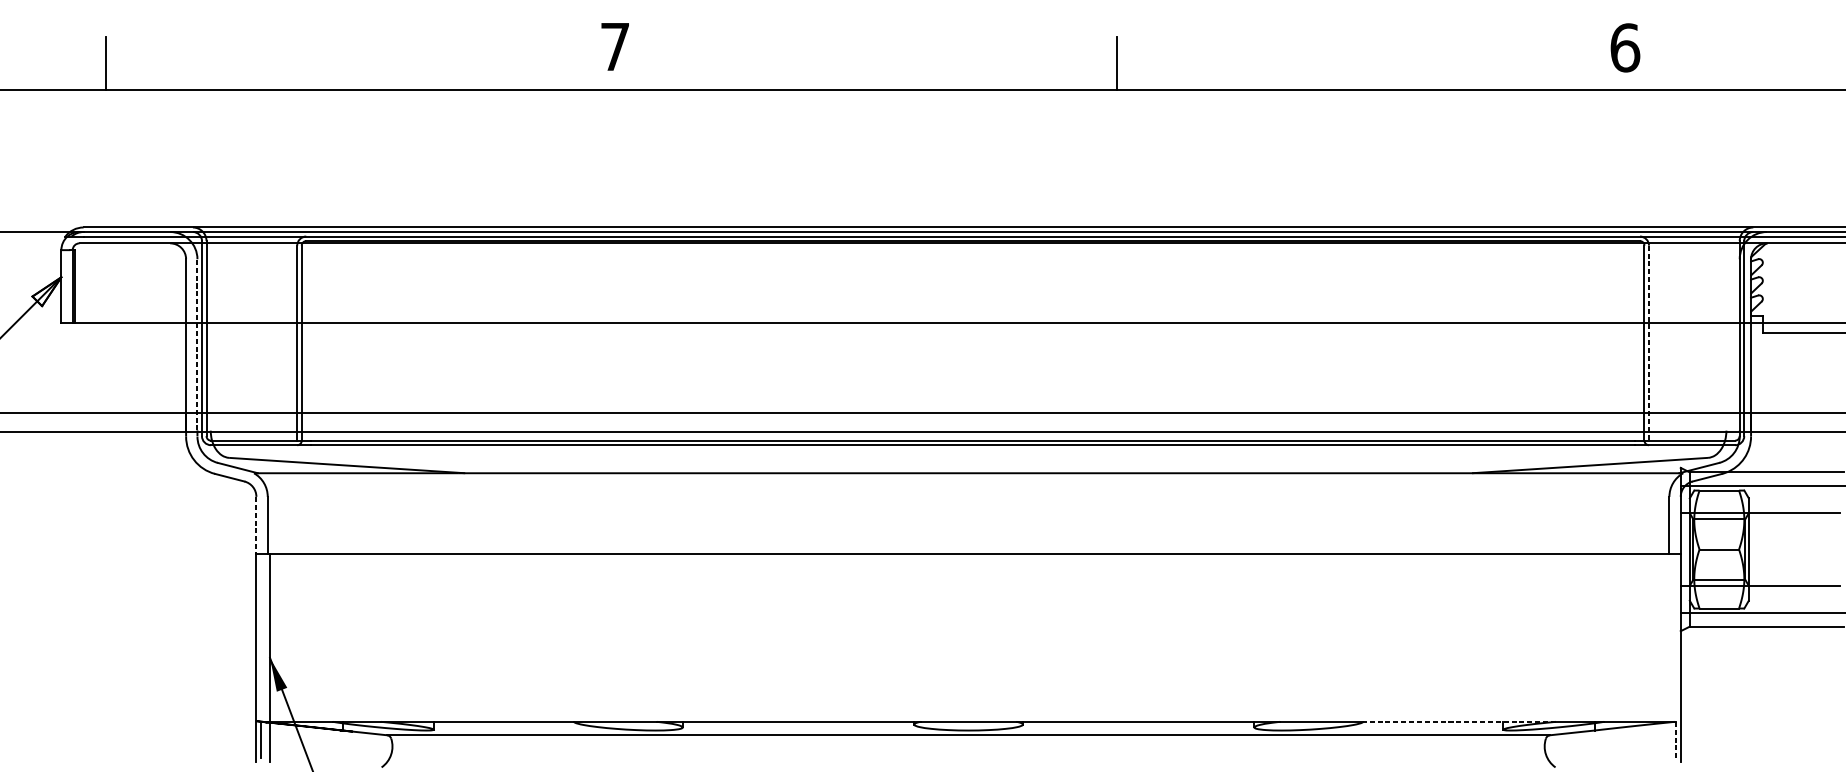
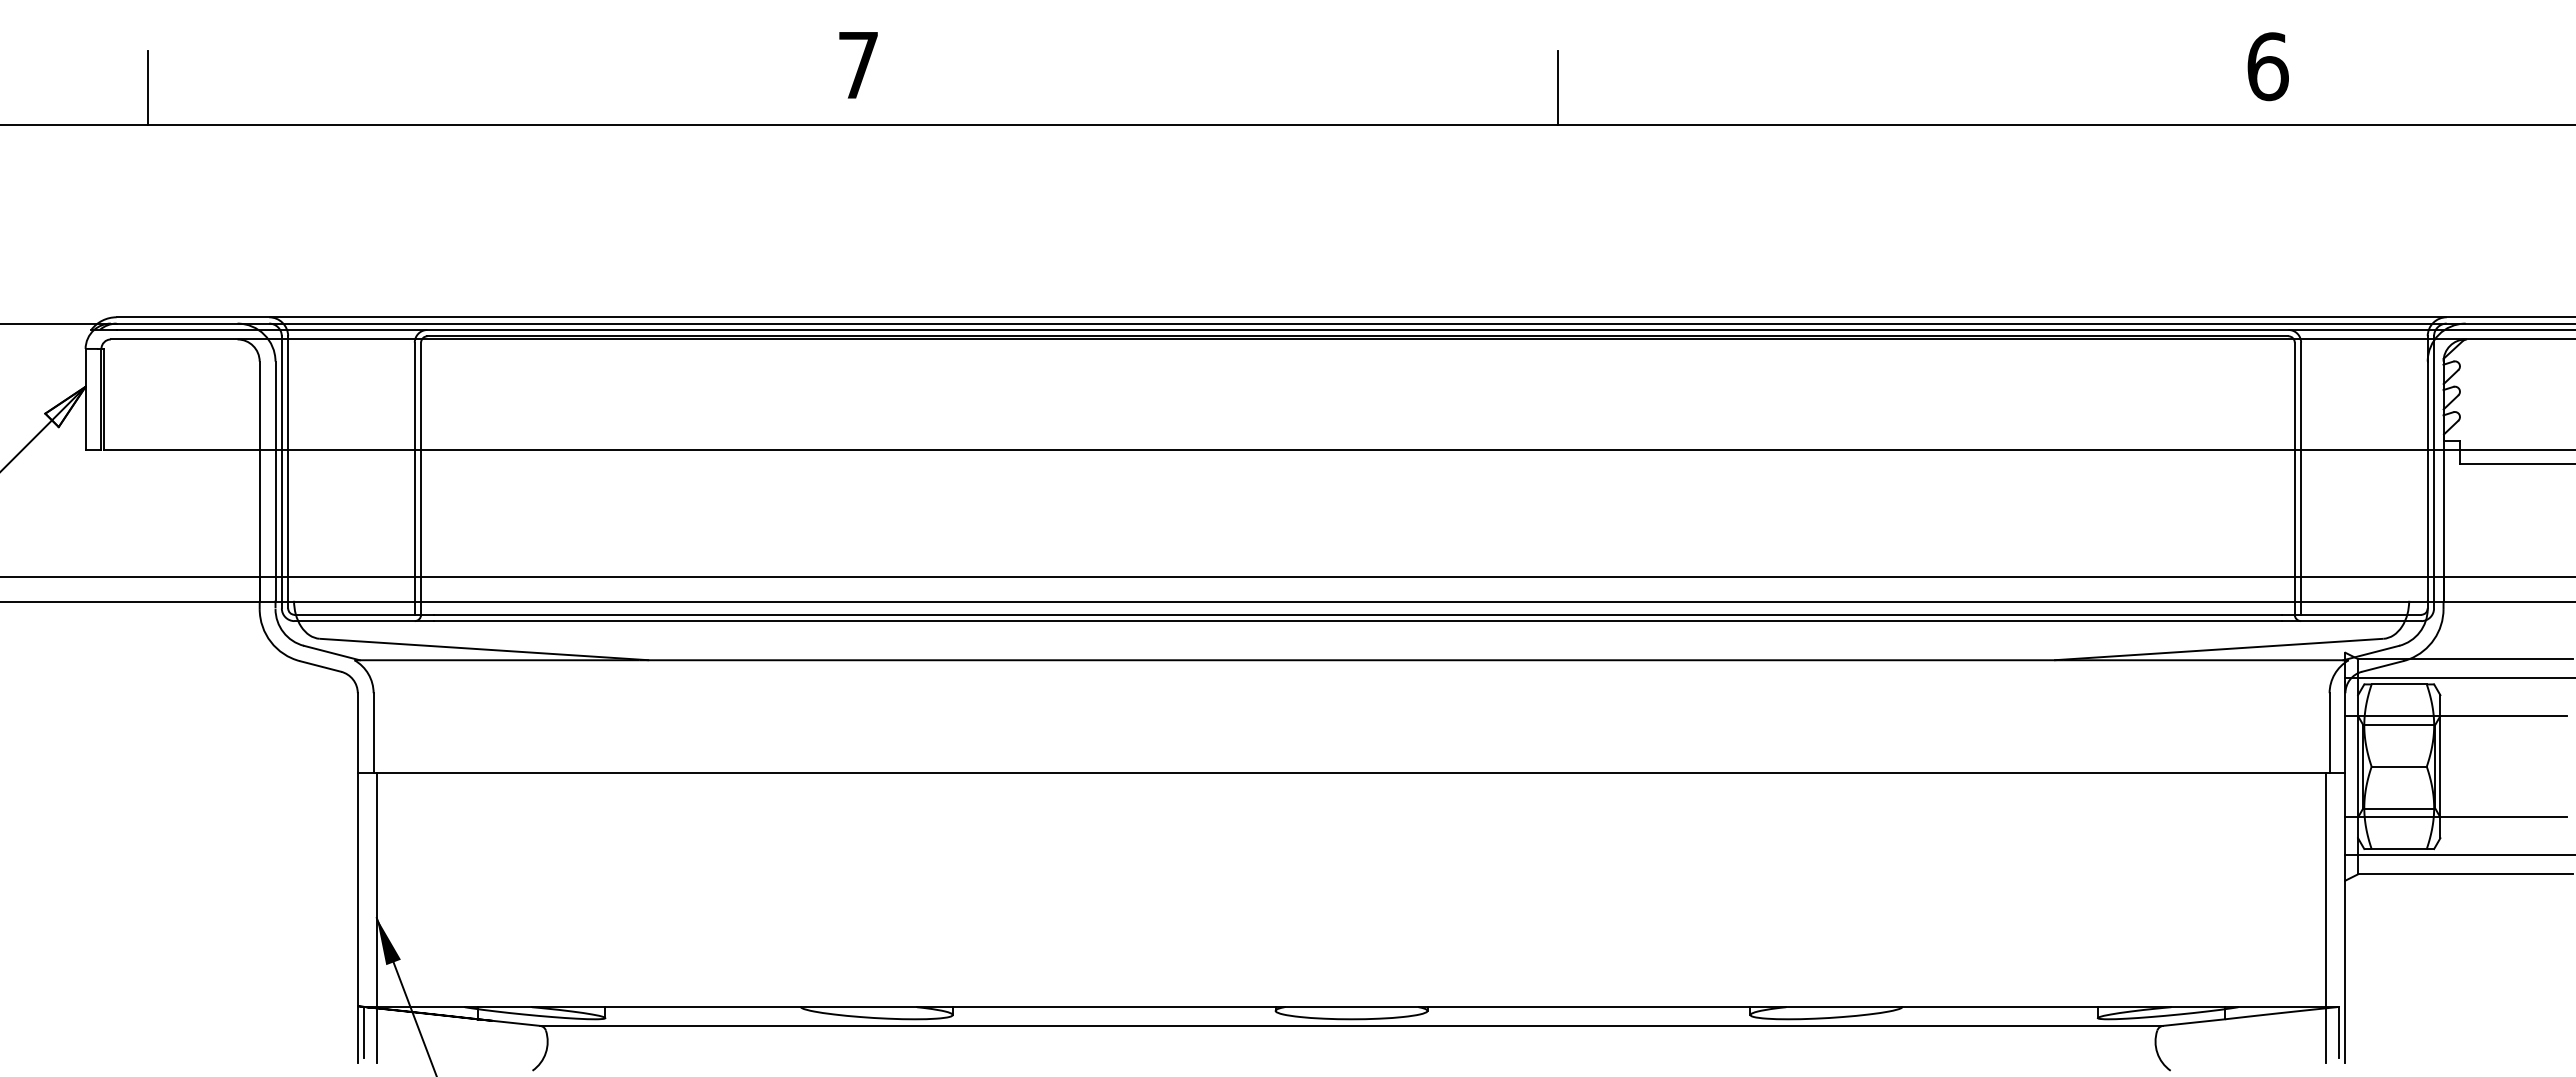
line: (1649, 343) -> (2301, 479), dashed -> solid
line: (197, 344) -> (275, 480), dashed -> solid
line: (256, 525) -> (357, 733), dashed -> solid
line: (1667, 658) -> (2326, 918), added
line: (1459, 722) -> (2036, 1007), dashed -> solid
line: (1676, 740) -> (2339, 1032), dashed -> solid

